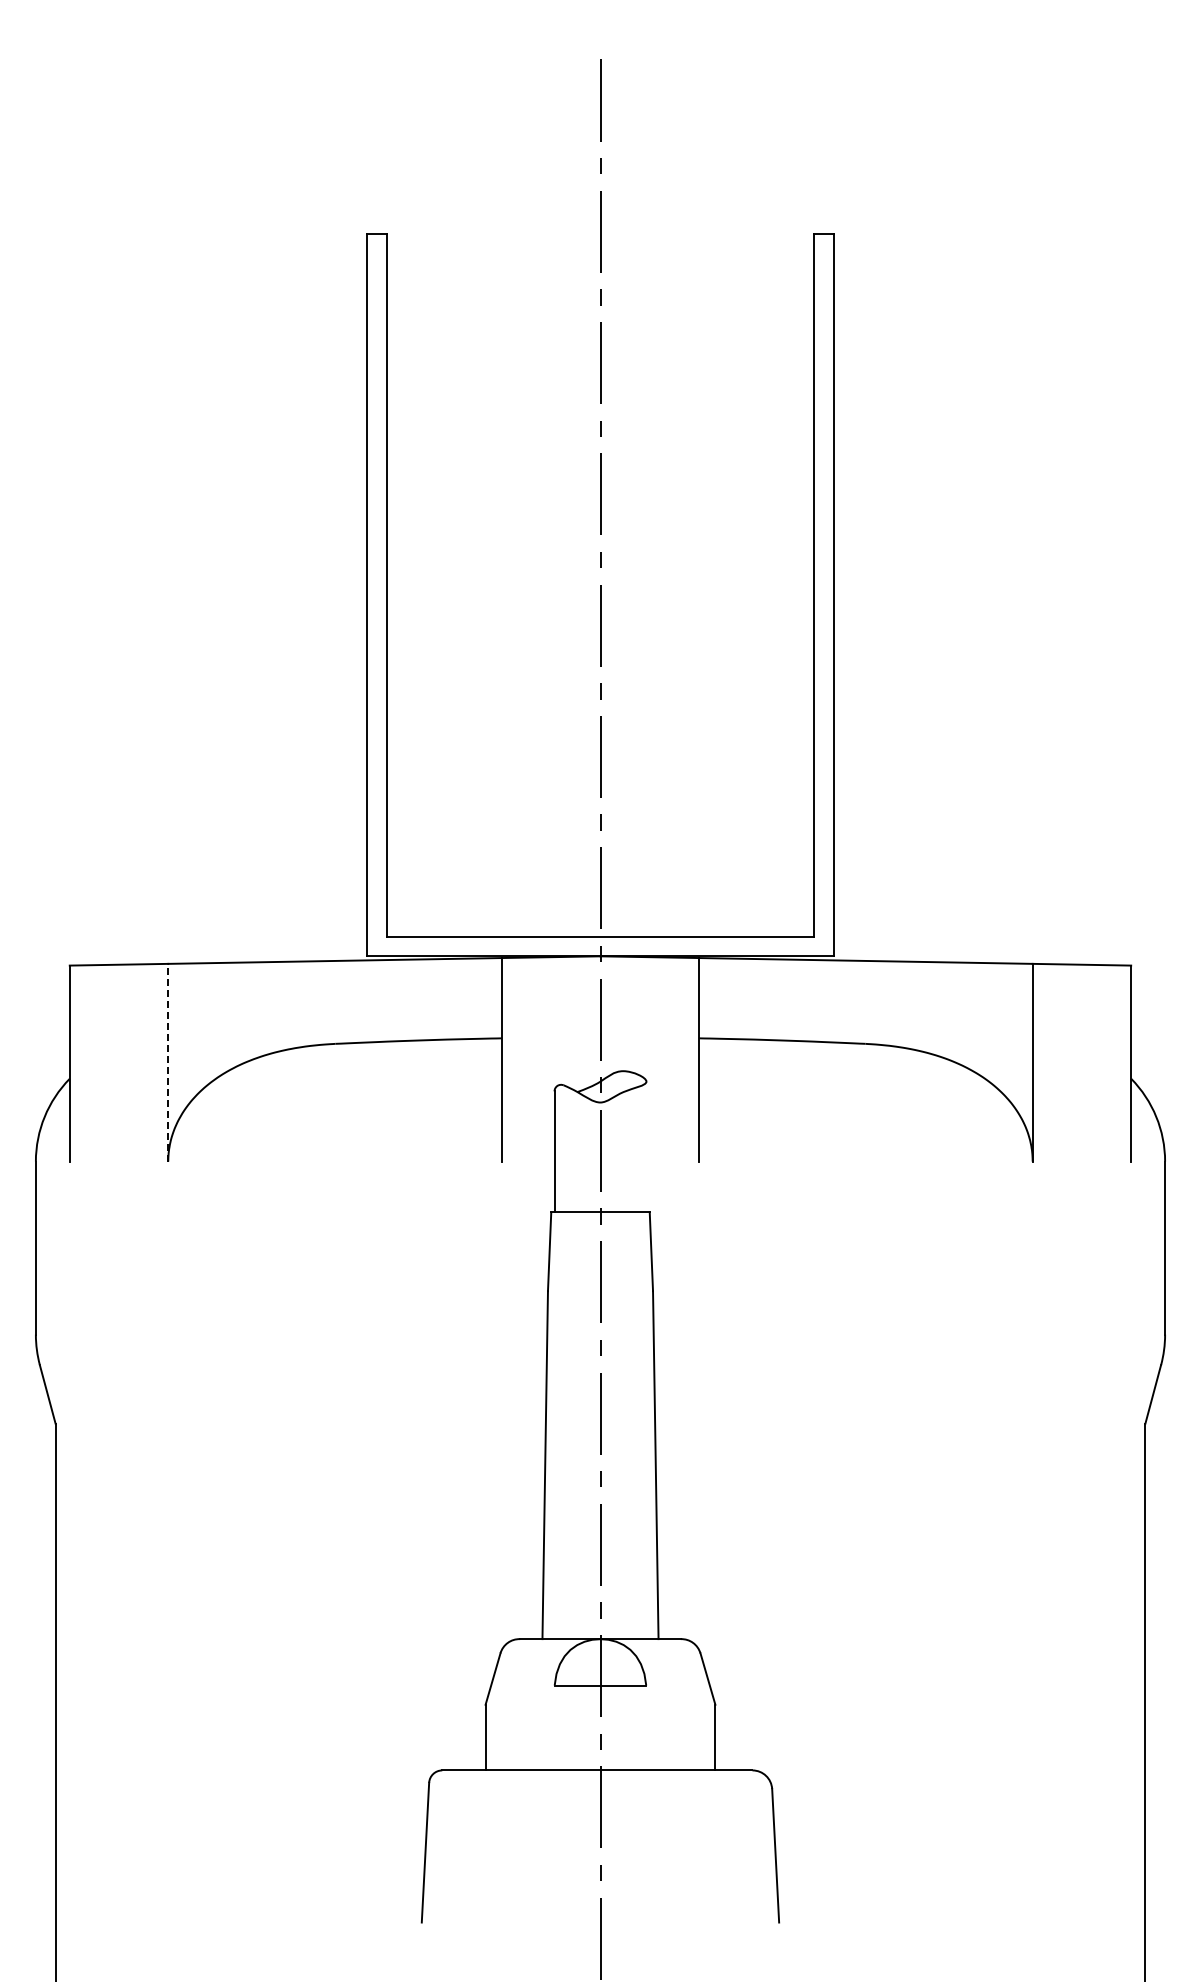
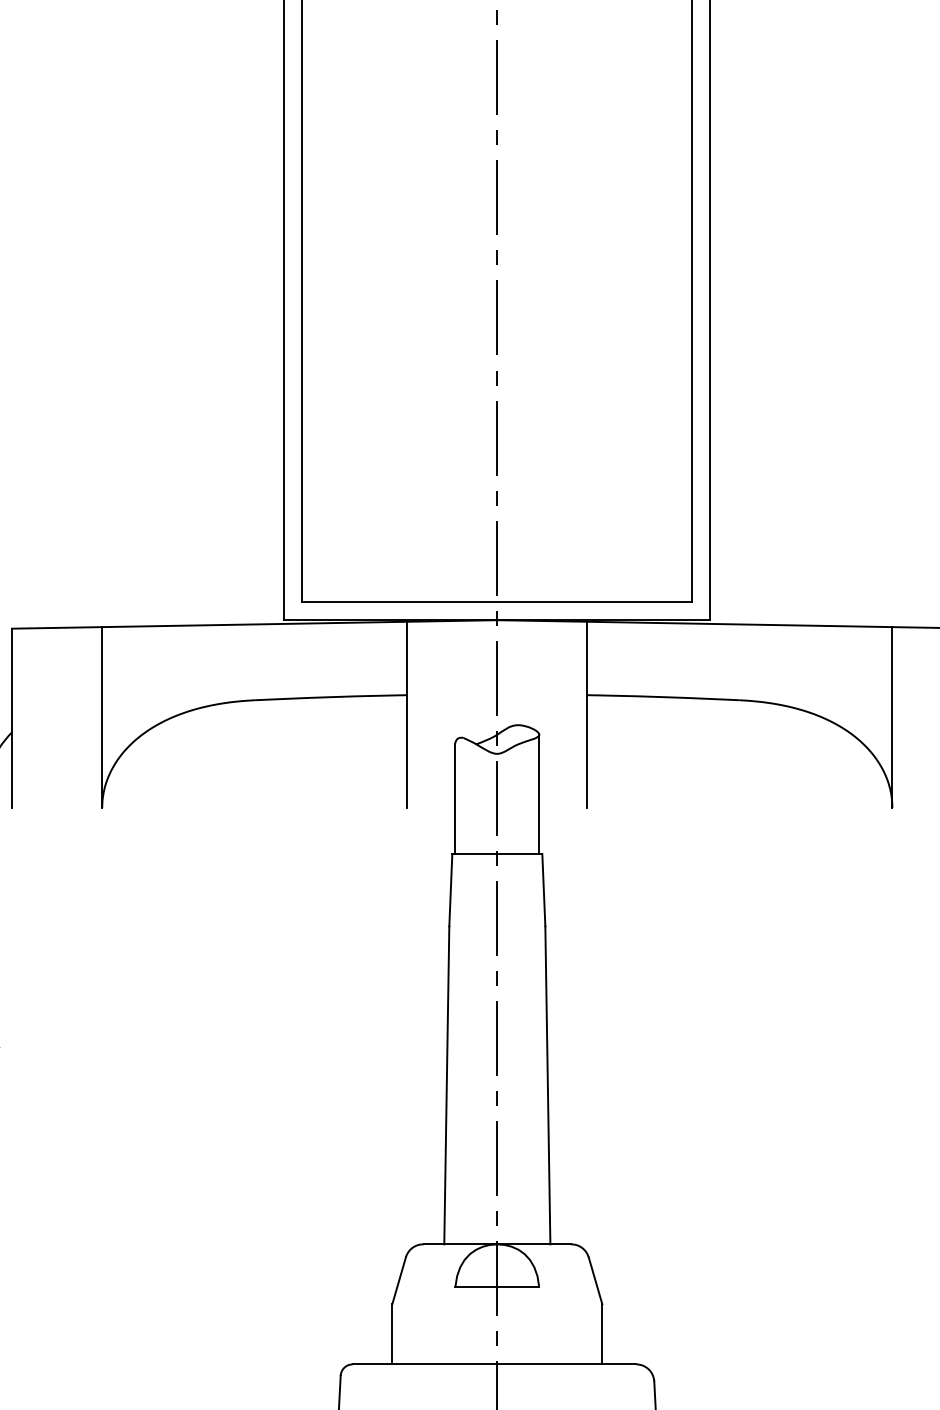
line: (168, 1062) -> (102, 717), dashed -> solid
line: (646, 1146) -> (539, 794), added

